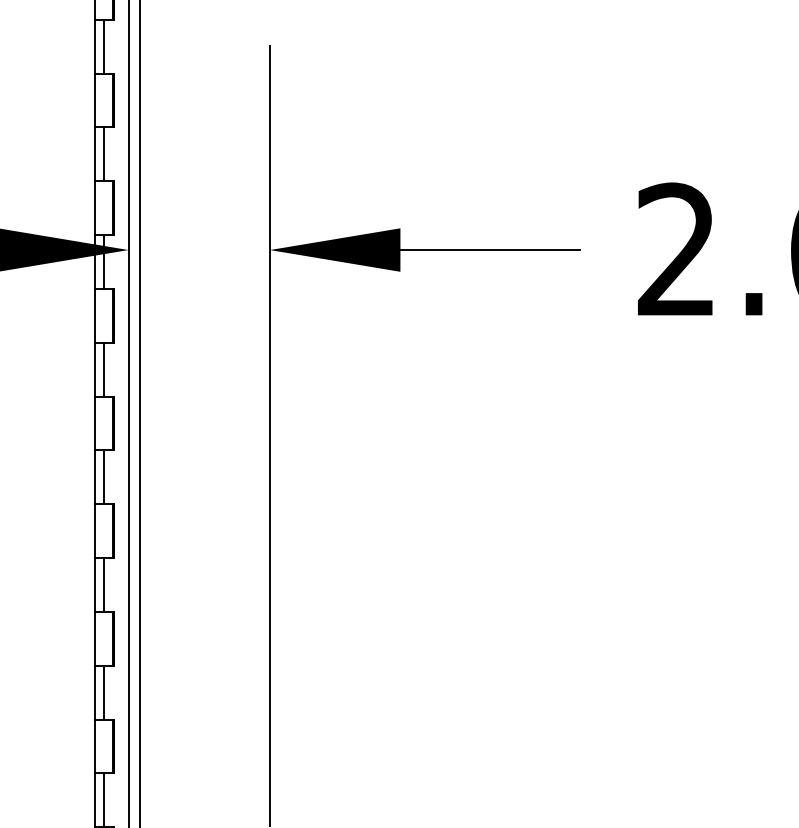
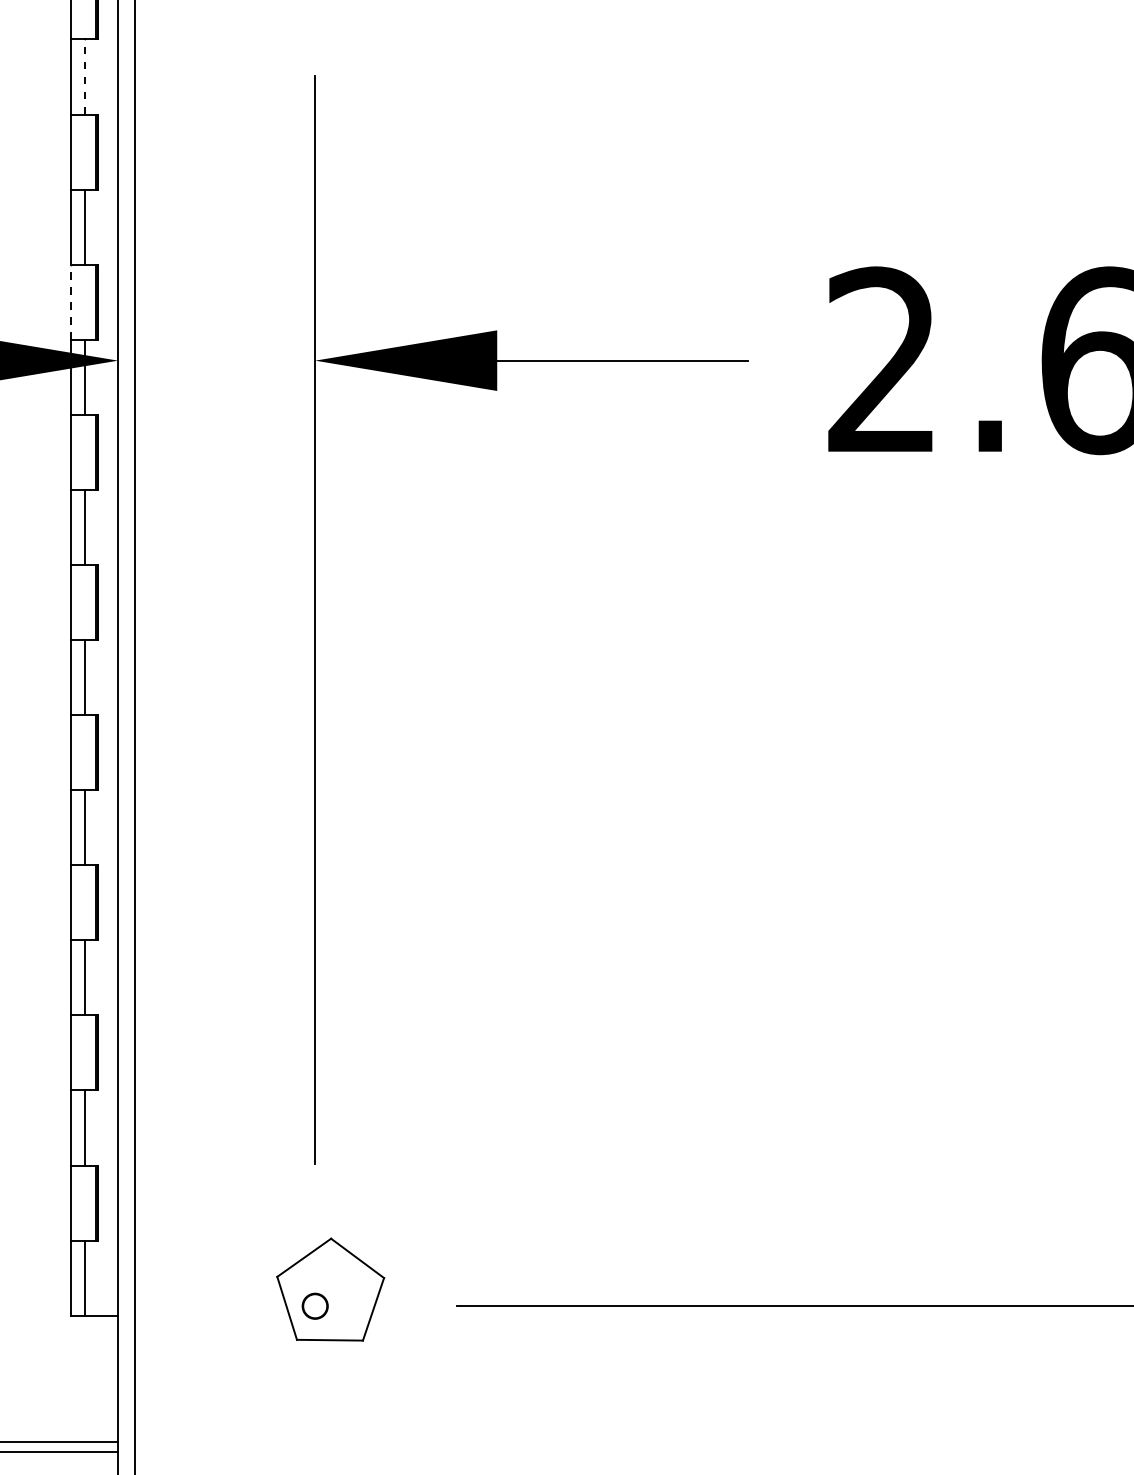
line: (104, 46) -> (84, 76), solid -> dashed
line: (95, 208) -> (71, 302), solid -> dashed

